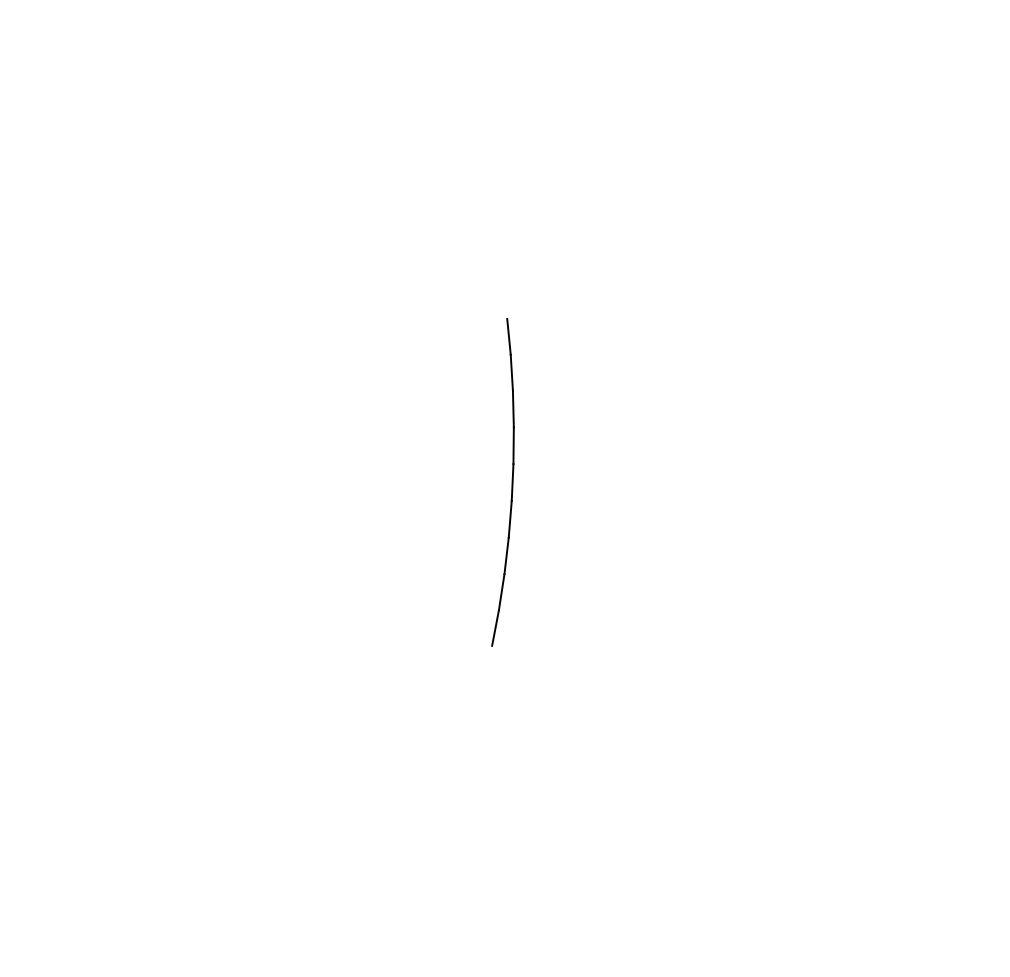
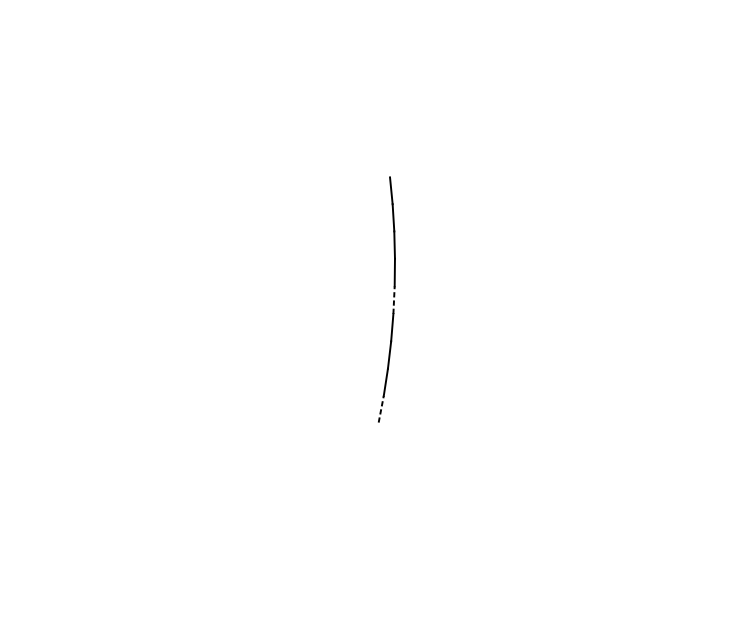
line: (512, 482) -> (393, 300), solid -> dashed
line: (495, 627) -> (381, 408), solid -> dashed

